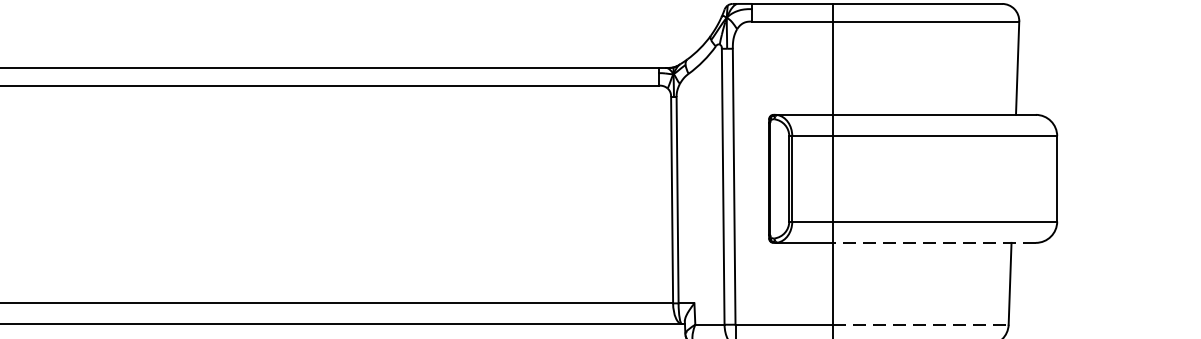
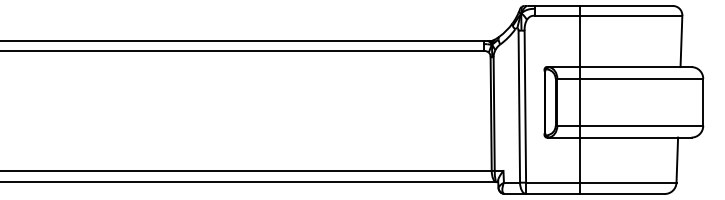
line: (934, 242) -> (635, 137), dashed -> solid
line: (921, 324) -> (628, 182), dashed -> solid

